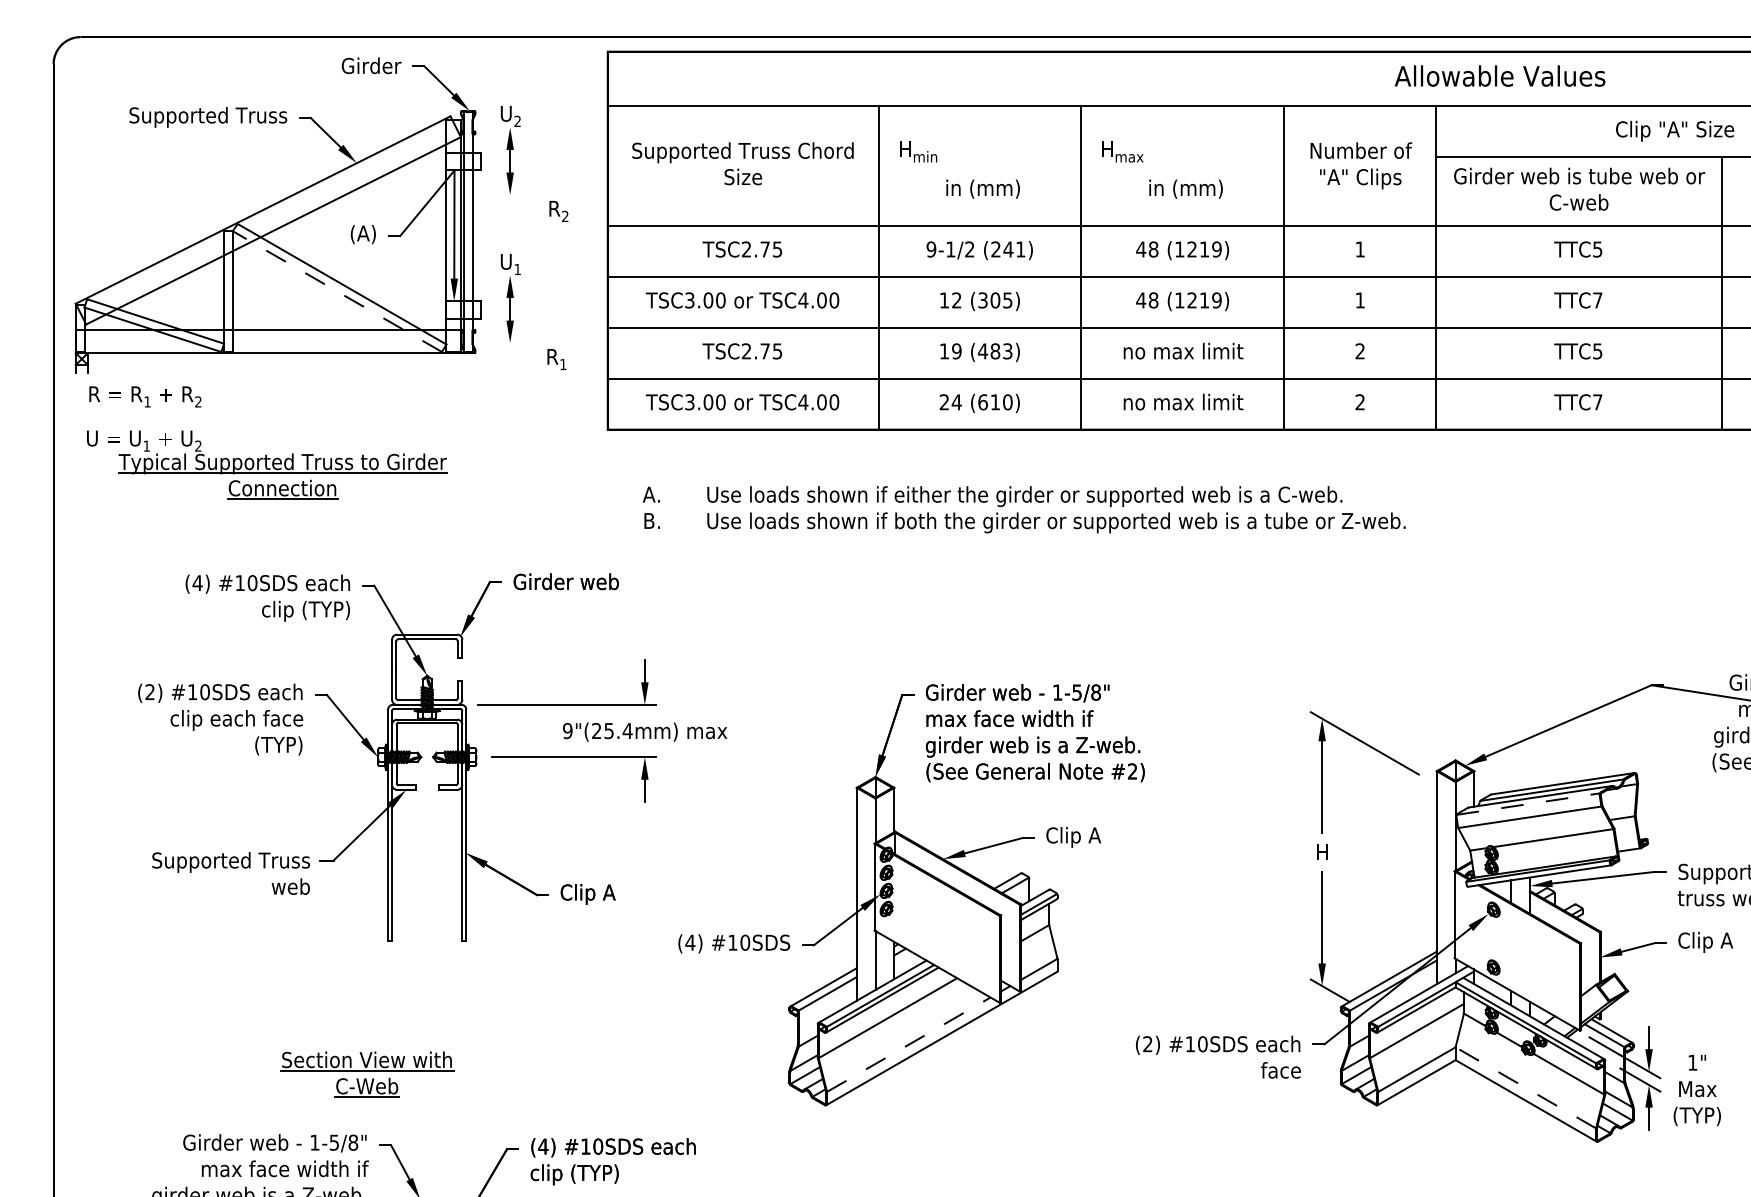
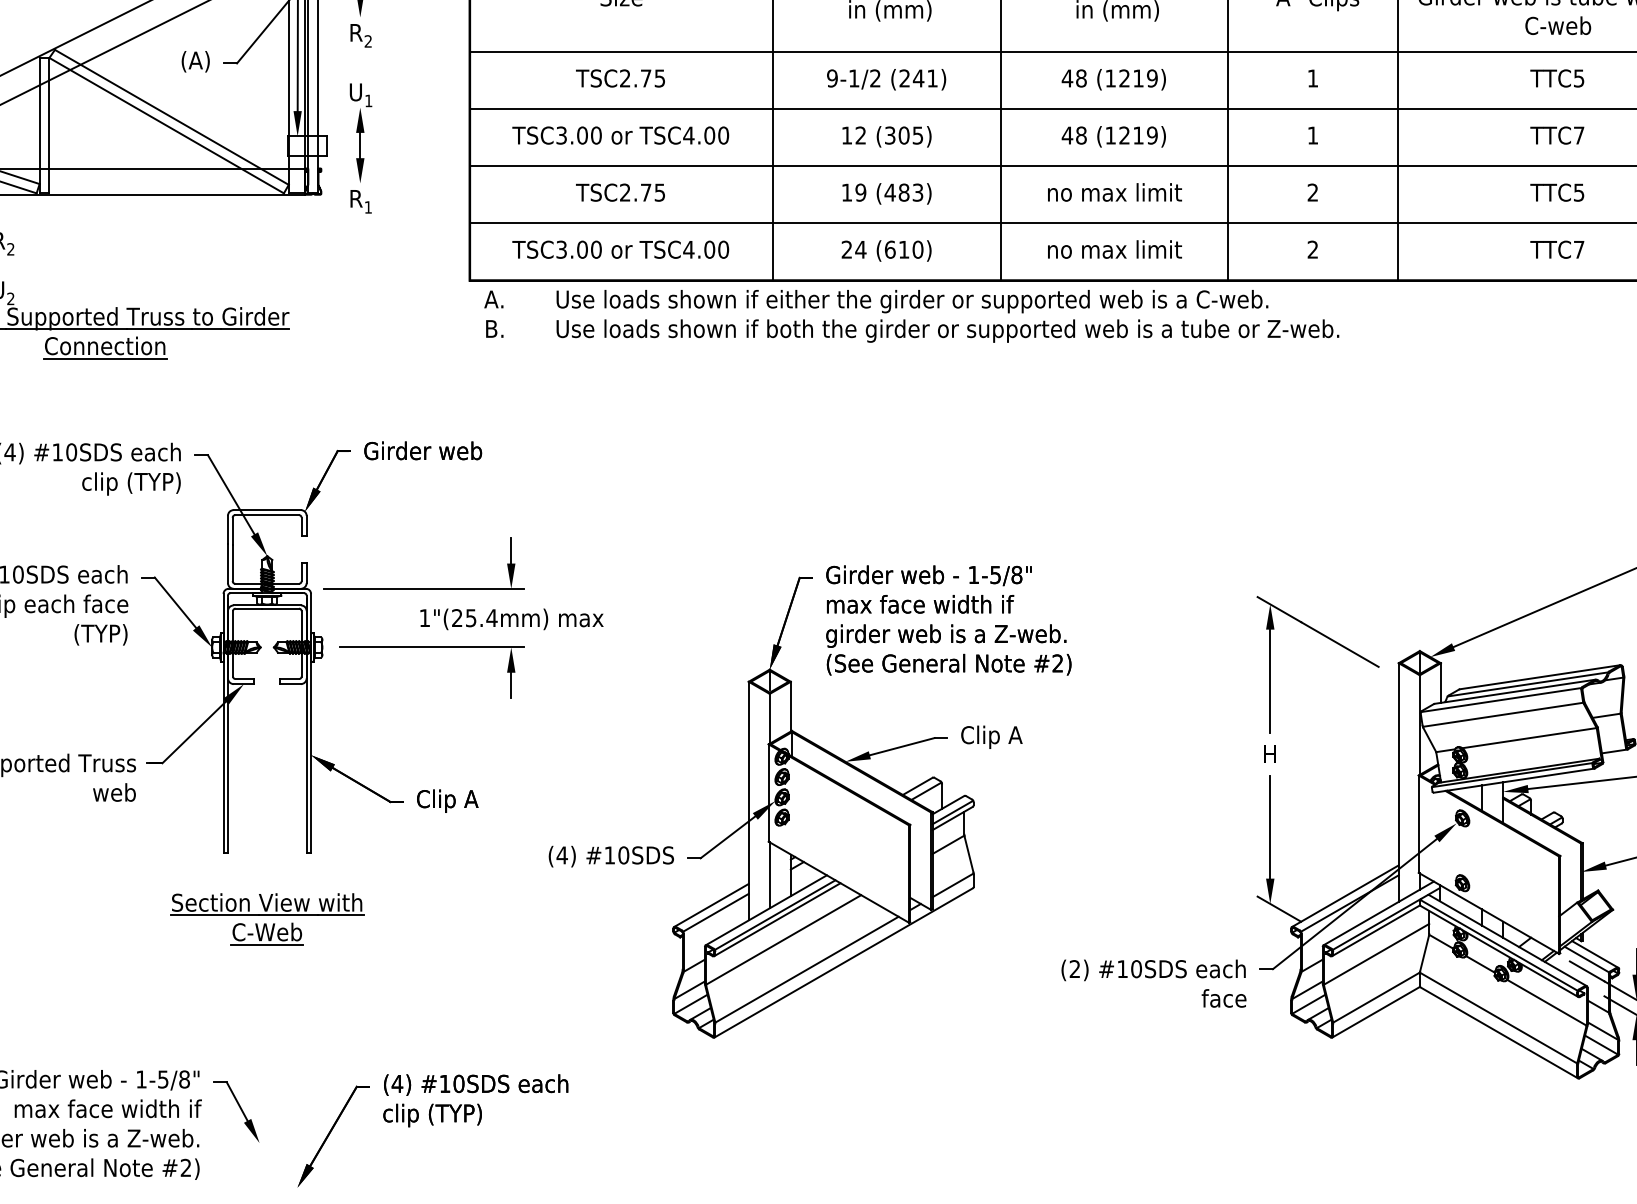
text: (558, 210) -> (360, 34), moved
line: (337, 291) -> (166, 125), dashed -> solid
text: (556, 359) -> (360, 201), moved
text: (1023, 509) -> (910, 316), moved
text: (567, 730) -> (424, 617), 9"(25.4mm) -> 1"(25.4mm)
line: (1528, 804) -> (1501, 700), dashed -> solid
line: (909, 1044) -> (807, 969), dashed -> solid
part: (367, 1074) -> (267, 919), moved
line: (1525, 1087) -> (1498, 1017), dashed -> solid

